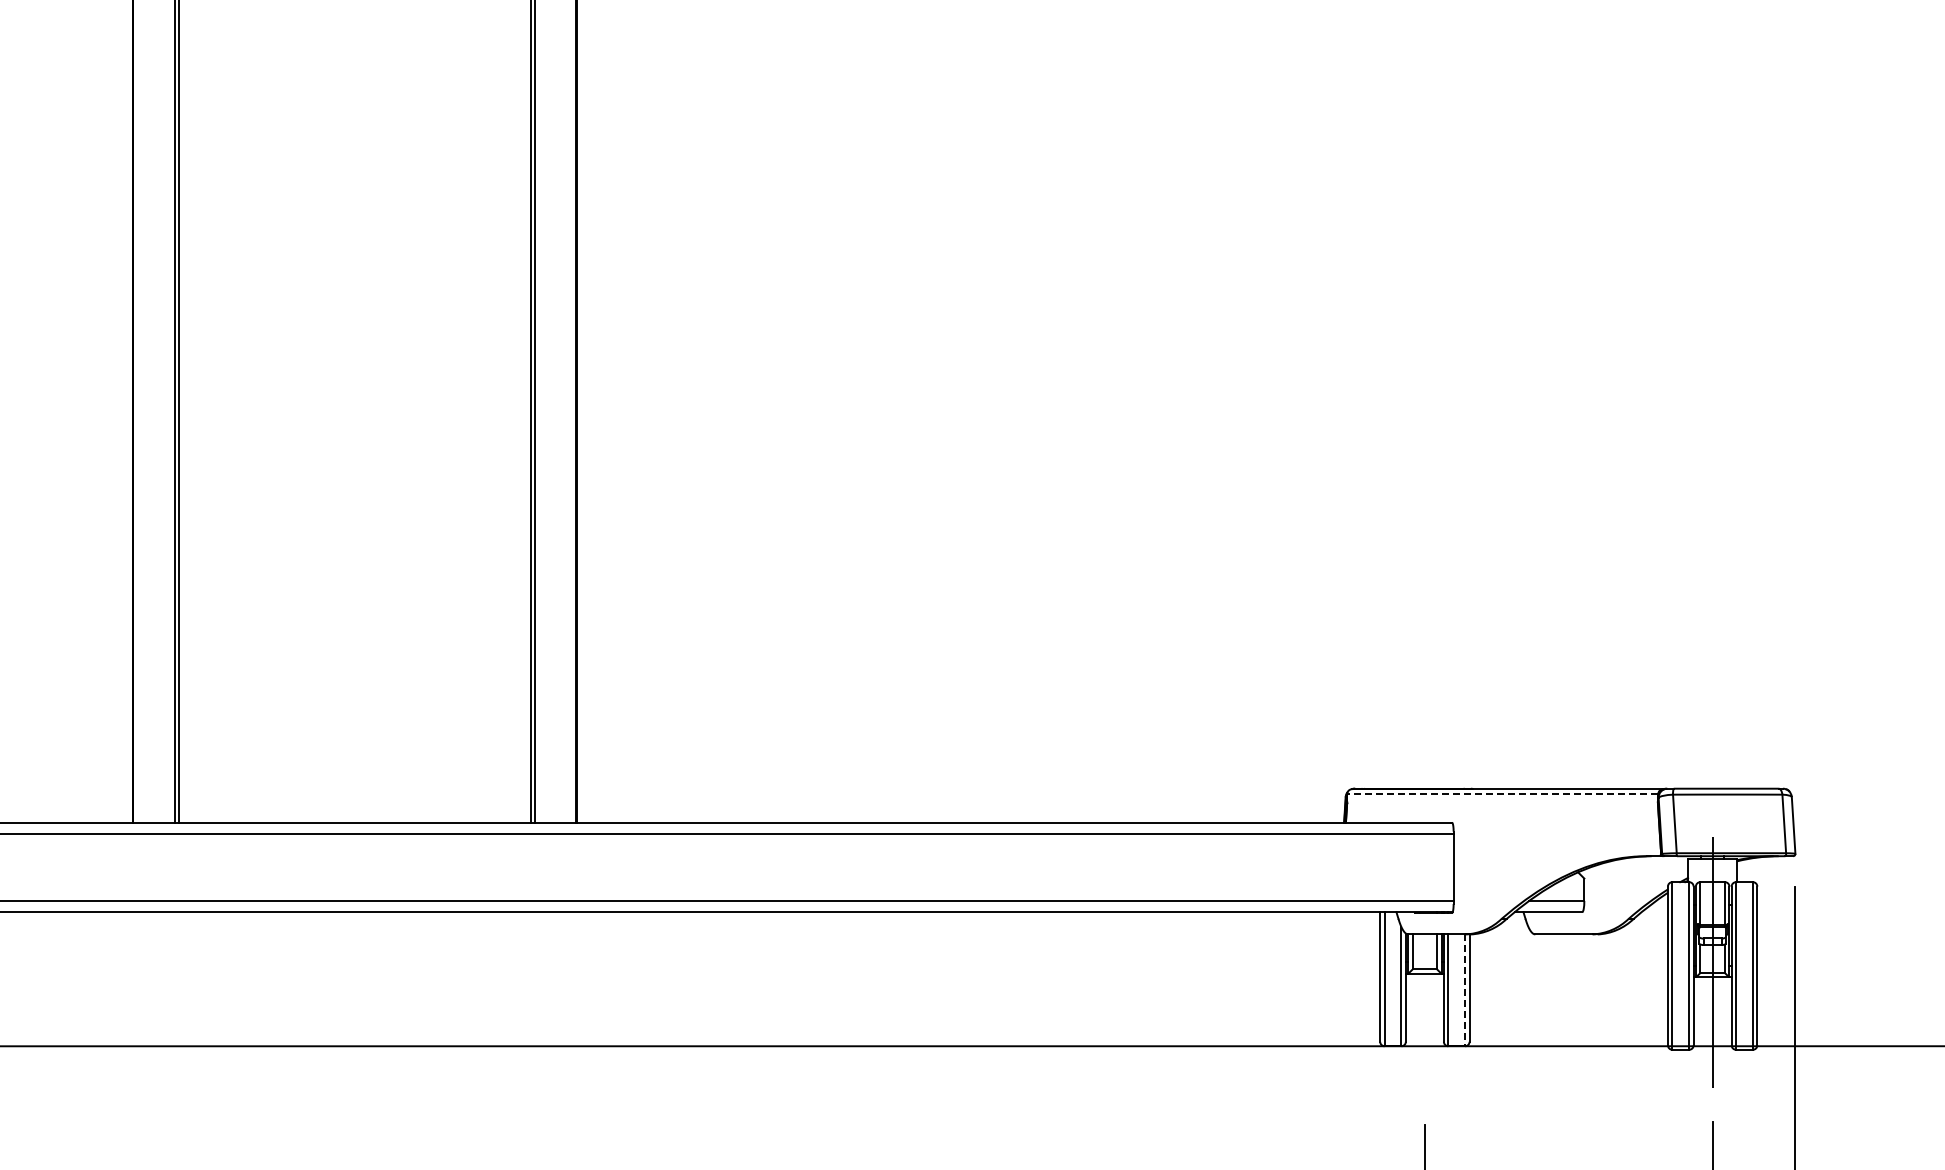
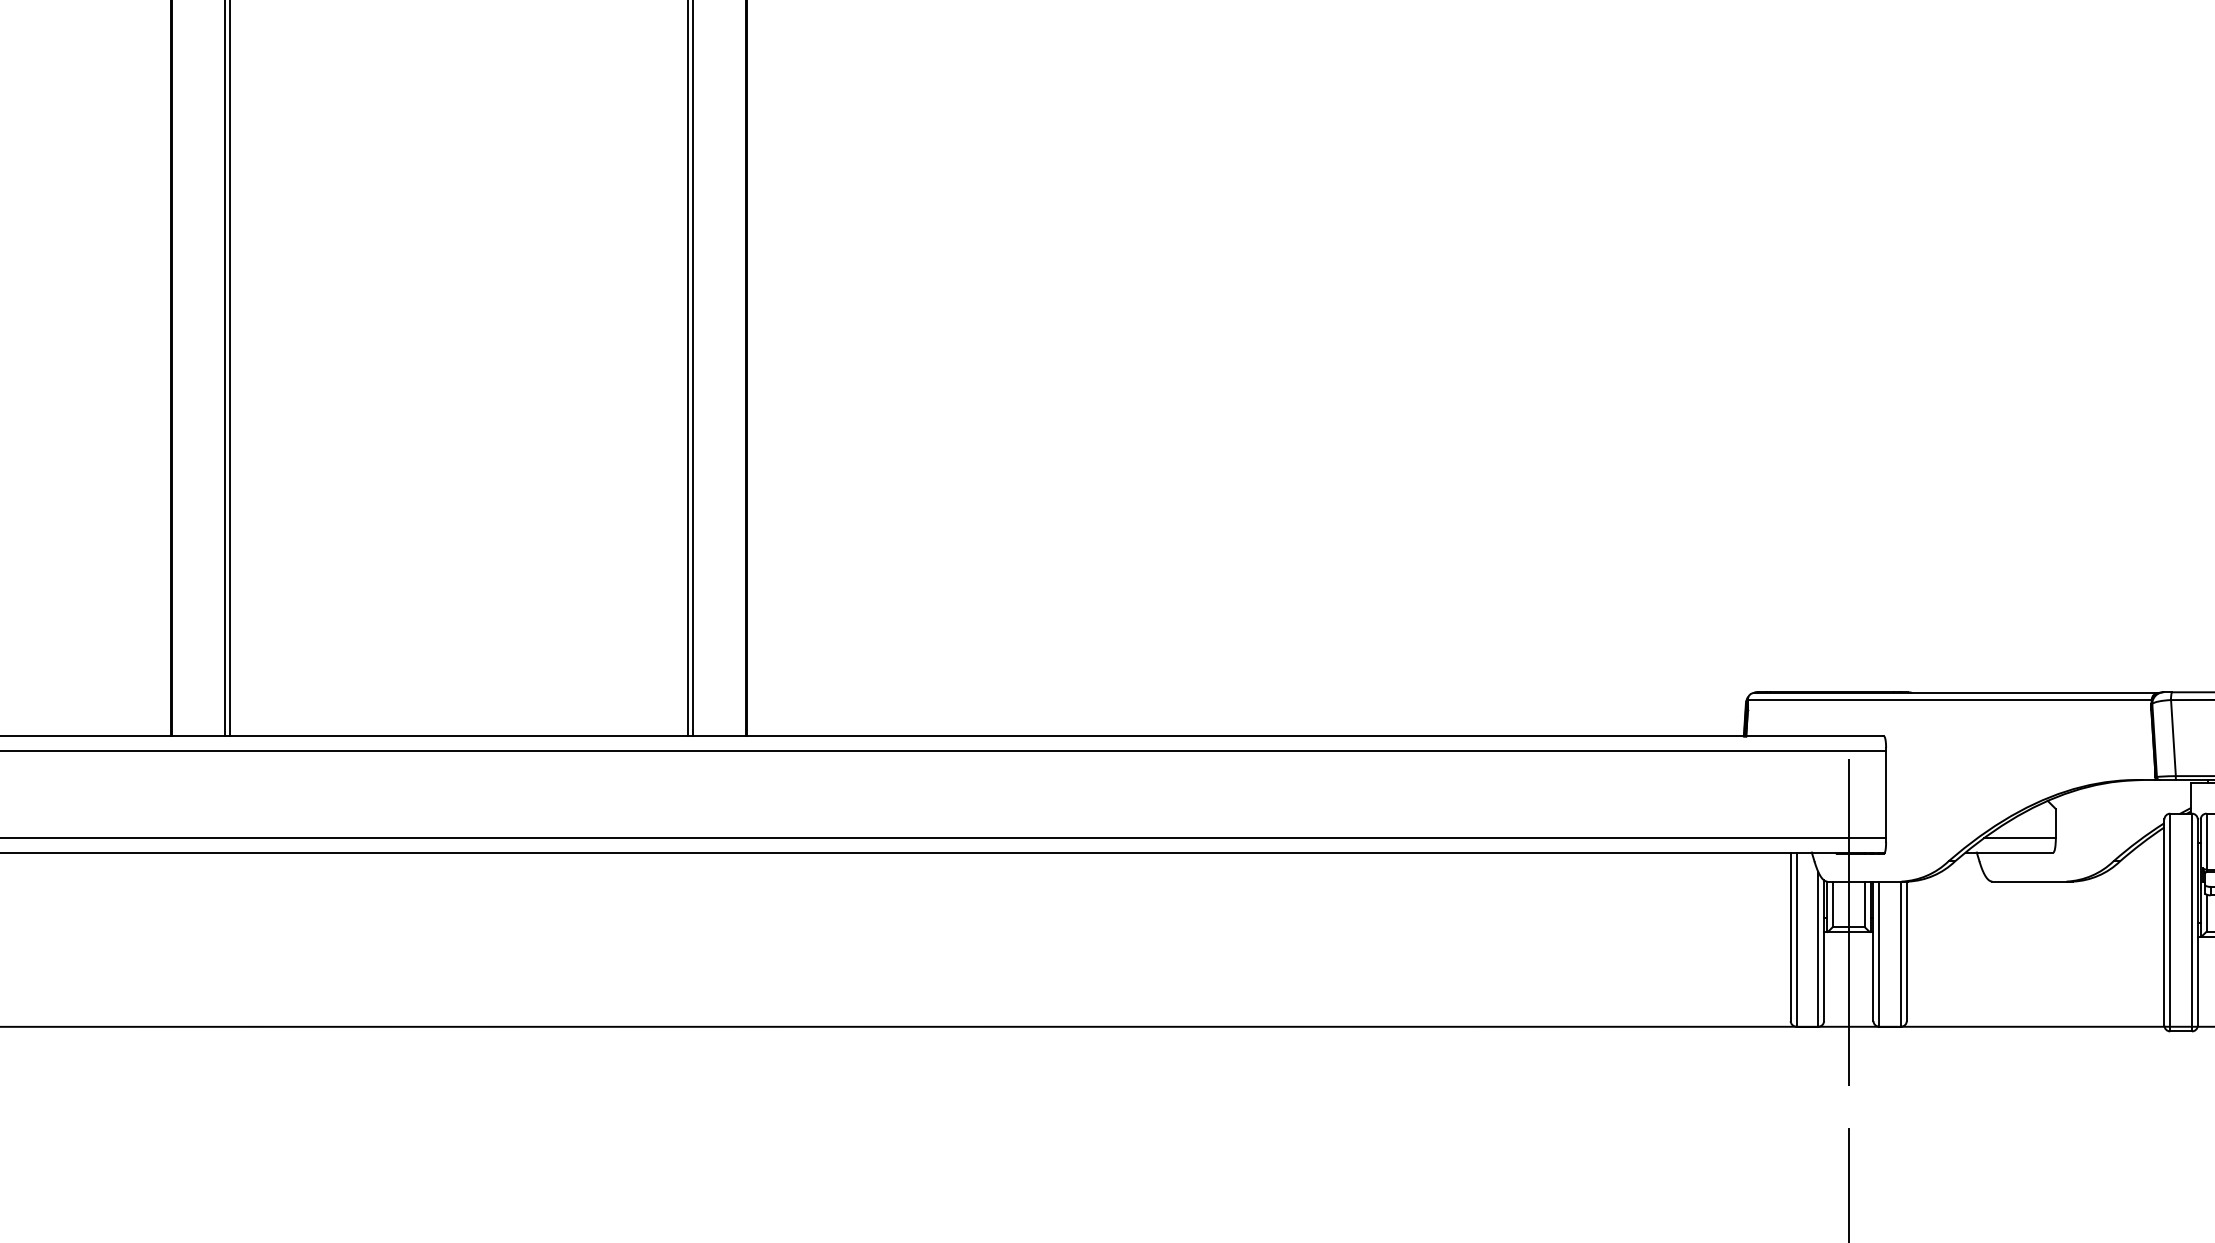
line: (1502, 794) -> (1949, 699), dashed -> solid
line: (1424, 965) -> (1848, 921), added
line: (1465, 990) -> (1901, 954), dashed -> solid

